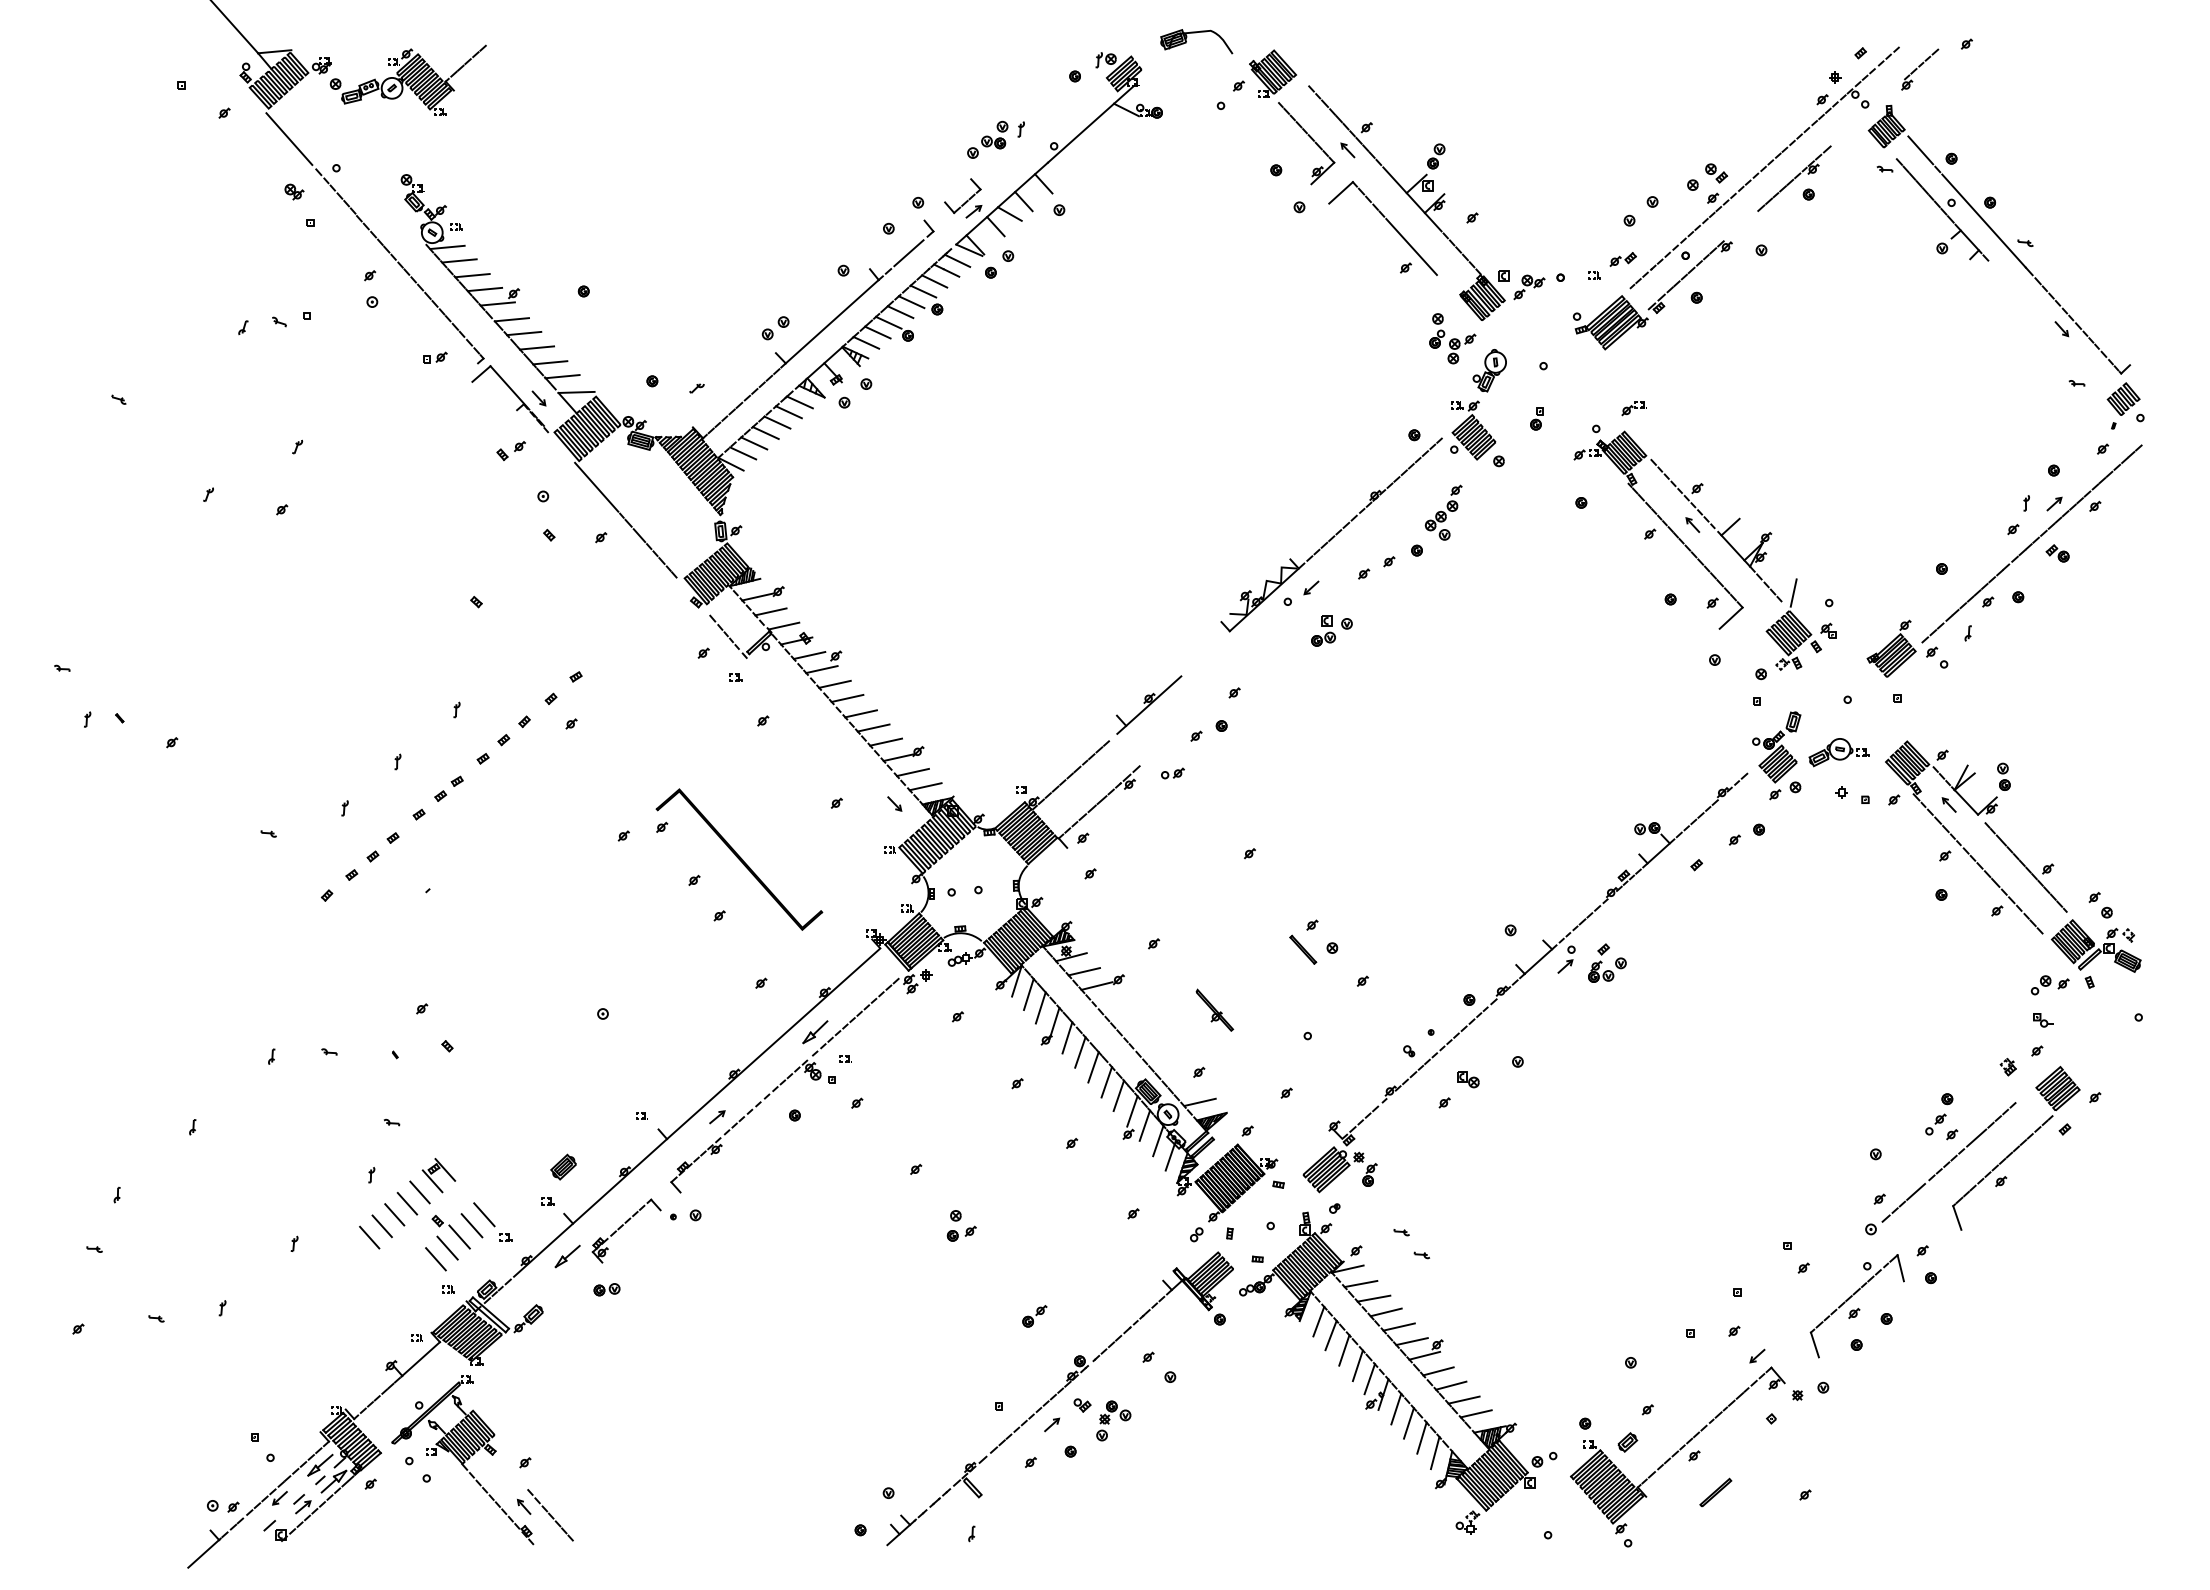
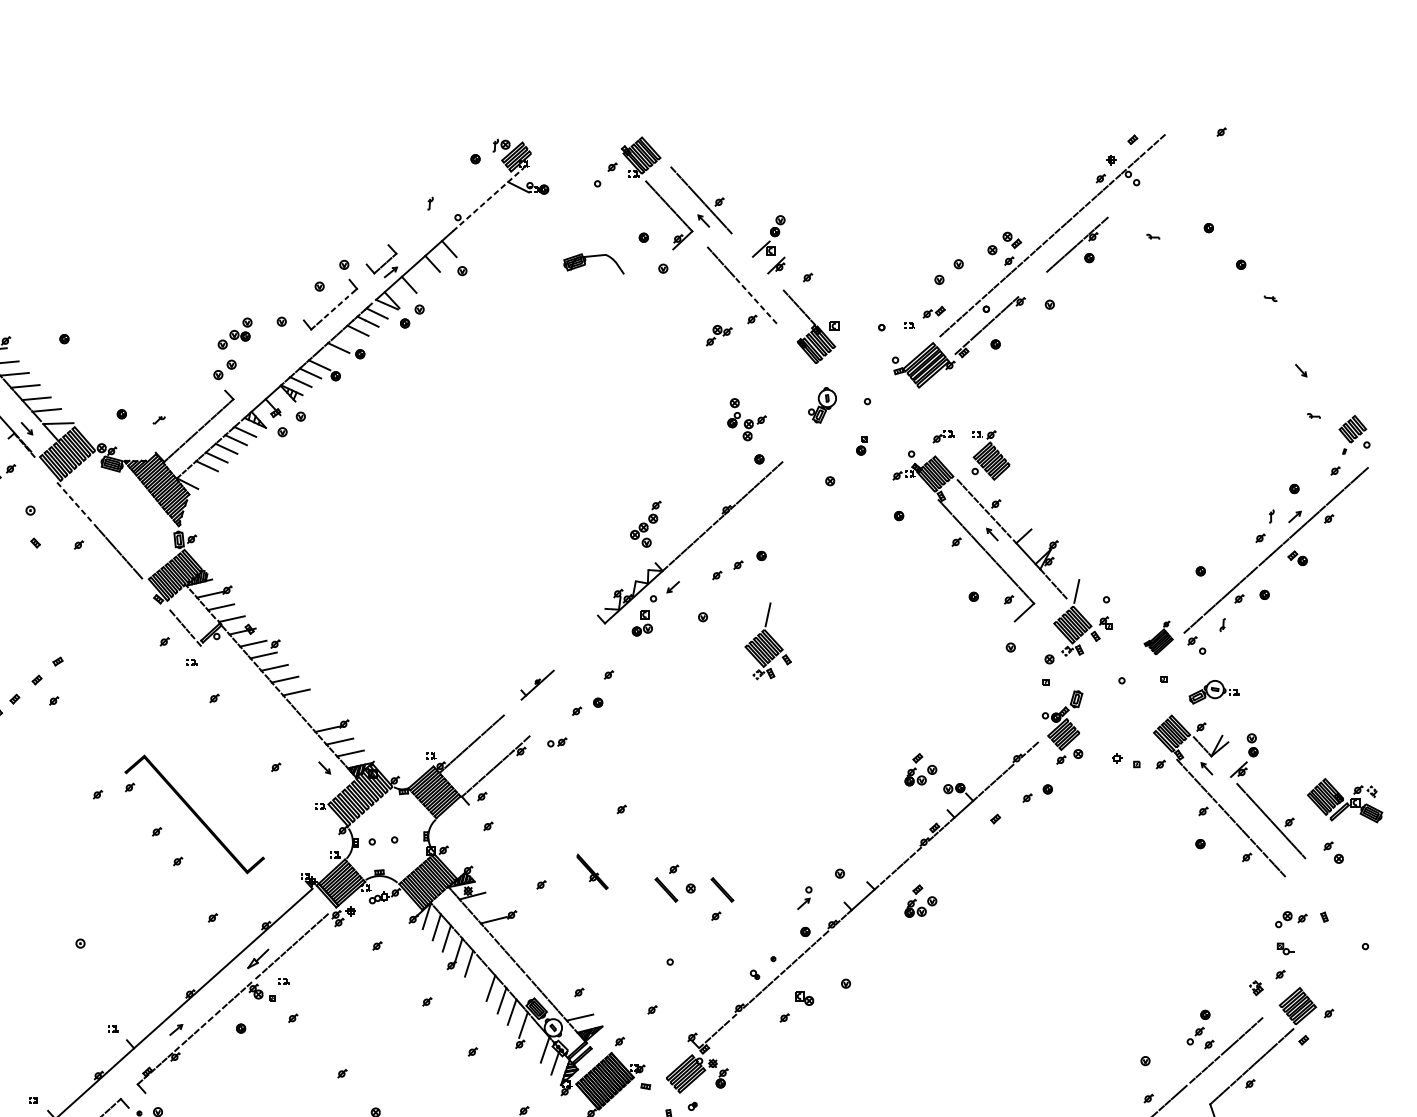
part: (1196, 33) -> (593, 257), moved
part: (1920, 69) -> (1182, 153), removed
line: (1090, 124) -> (488, 199), solid -> dashed
part: (987, 139) -> (234, 333), moved
line: (1340, 192) -> (697, 256), removed
line: (1412, 199) -> (757, 262), removed
line: (1009, 213) -> (420, 273), removed
part: (1999, 239) -> (1248, 295), removed
line: (1411, 247) -> (757, 302), solid -> dashed
line: (909, 252) -> (336, 306), solid -> dashed
part: (1529, 287) -> (719, 335), moved
line: (923, 291) -> (348, 339), removed
line: (900, 312) -> (329, 356), removed
line: (831, 321) -> (271, 364), removed
part: (1452, 338) -> (746, 419), moved
part: (1473, 430) -> (991, 455), moved
line: (743, 453) -> (198, 474), removed
line: (596, 487) -> (75, 503), solid -> dashed
part: (1443, 512) -> (645, 524), moved
part: (1323, 630) -> (642, 622), moved
part: (1891, 648) -> (1158, 637), size x0.7
part: (1424, 652) -> (767, 641), added
part: (1149, 704) -> (537, 684), size x0.6
line: (873, 727) -> (306, 703), removed
line: (886, 741) -> (317, 715), removed
part: (1838, 752) -> (1213, 692), moved
line: (1966, 802) -> (1221, 766), removed
part: (1607, 805) -> (920, 769), added
part: (2095, 945) -> (1344, 800), moved
part: (1370, 949) -> (722, 889), added
part: (1566, 959) -> (804, 898), moved
line: (1084, 971) -> (483, 908), removed
part: (1214, 1009) -> (592, 871), moved
line: (1080, 1052) -> (480, 975), removed
line: (1144, 1125) -> (533, 1036), removed
part: (563, 1166) -> (47, 1071), removed

